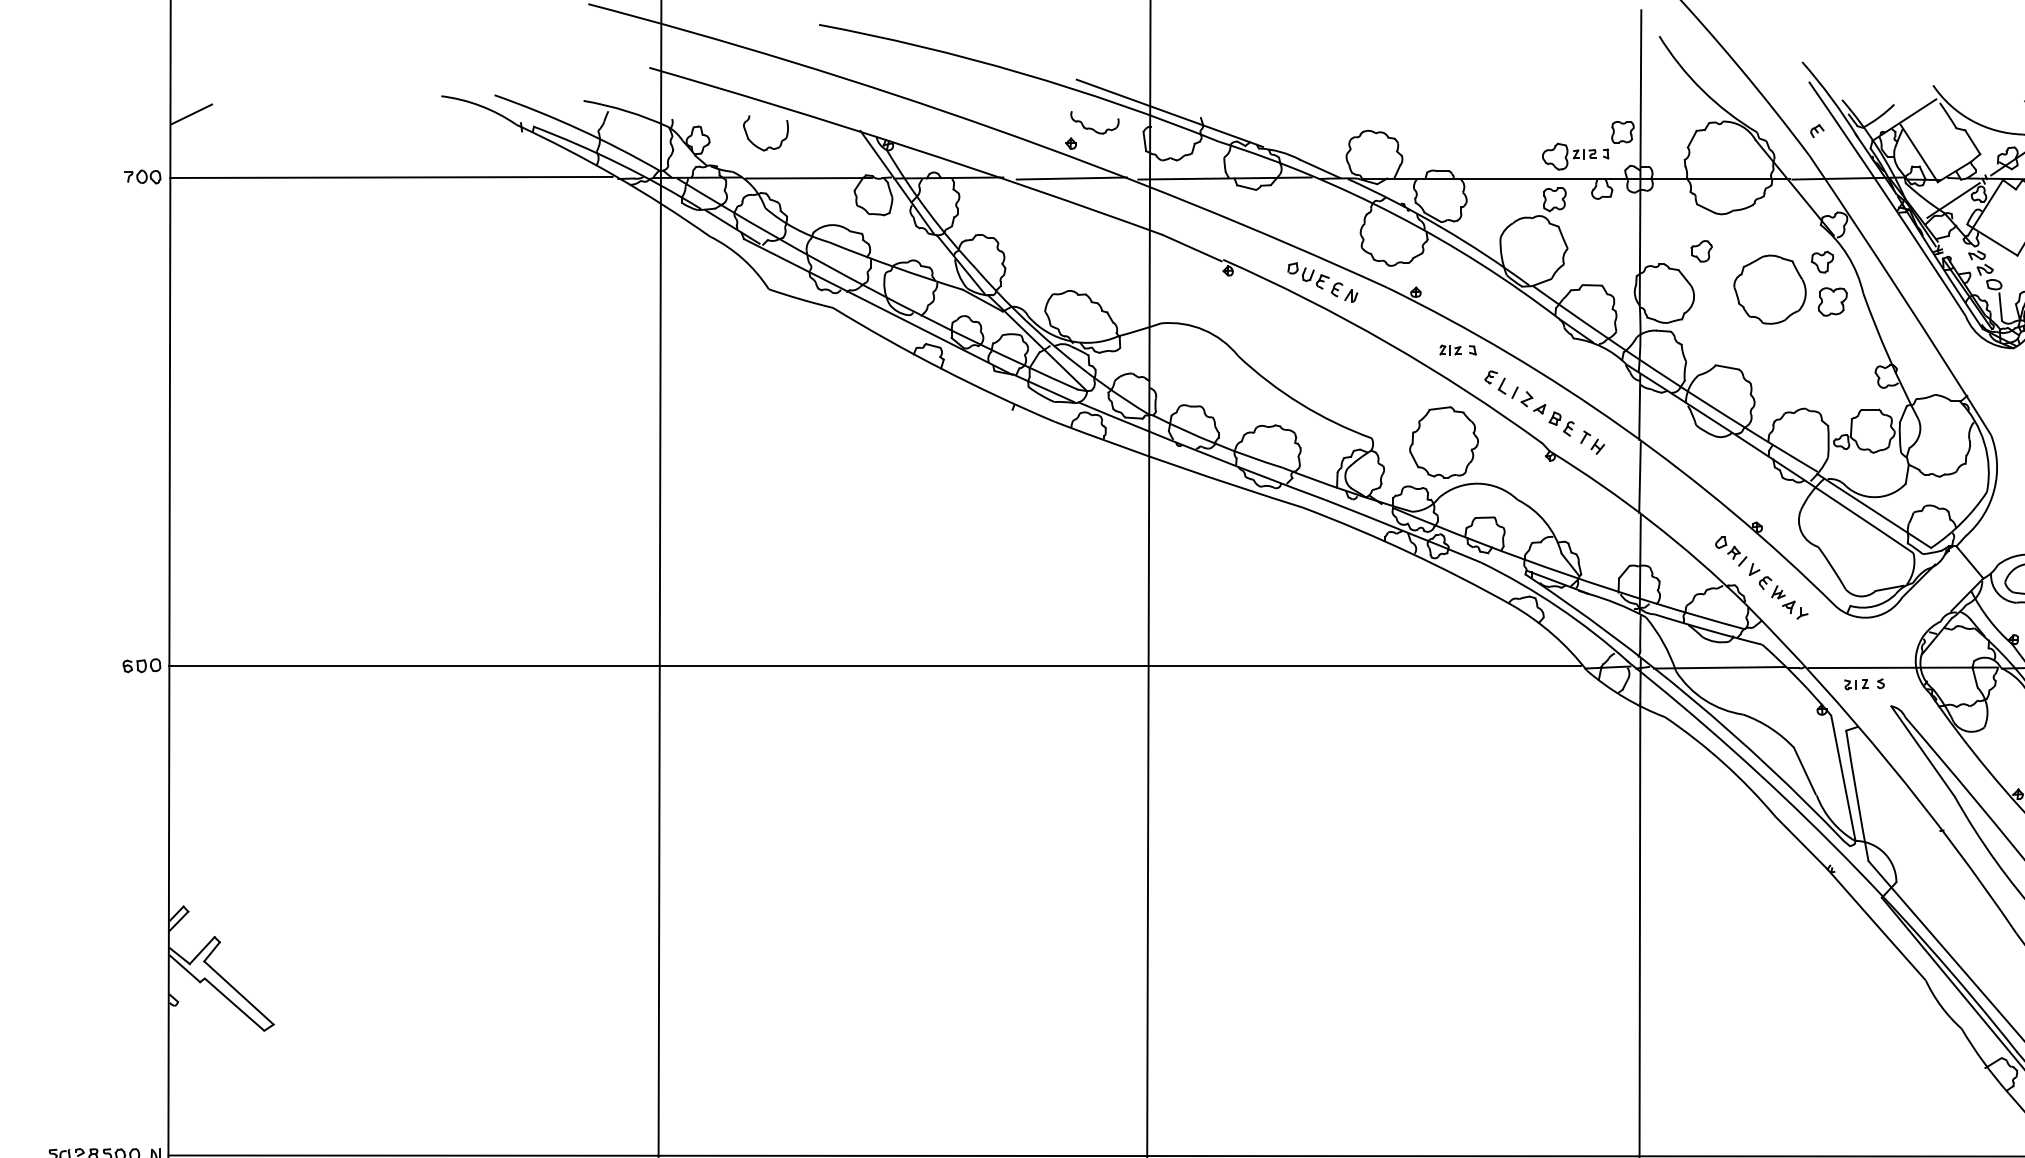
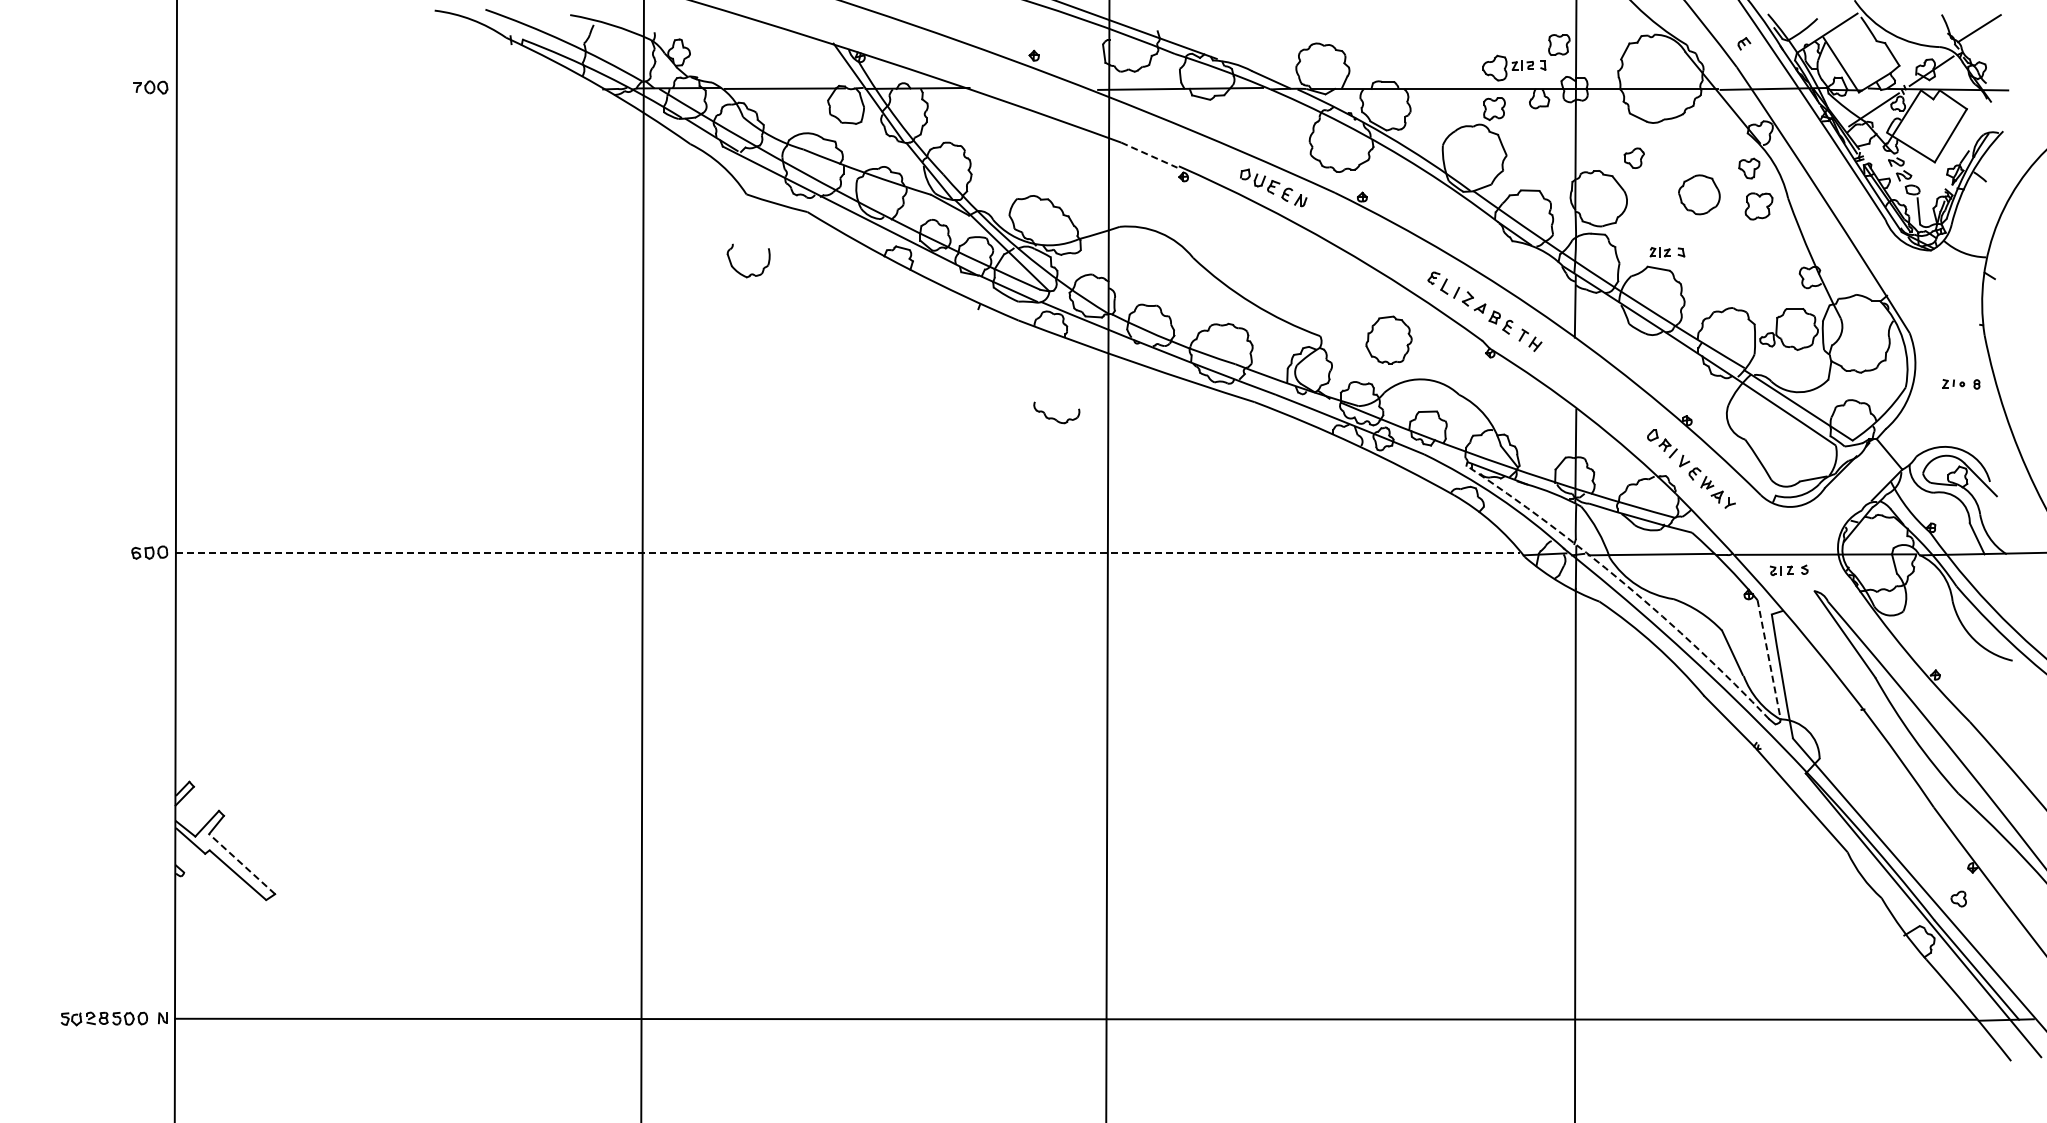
line: (192, 113) -> (197, 27), removed
part: (1094, 122) -> (1056, 412), moved
part: (767, 146) -> (750, 273), moved
line: (390, 177) -> (386, 87), removed
line: (1071, 178) -> (1034, 88), removed
line: (1192, 248) -> (1149, 155), solid -> dashed
part: (1770, 289) -> (1699, 194), size x0.6
part: (1458, 350) -> (1667, 252), moved
part: (1443, 441) -> (1388, 339), size x0.7
line: (1639, 477) -> (1575, 373), removed
line: (876, 666) -> (848, 553), solid -> dashed
arc: (1691, 699) -> (1624, 584), solid -> dashed
line: (1843, 778) -> (1769, 659), solid -> dashed
line: (239, 993) -> (242, 864), solid -> dashed

